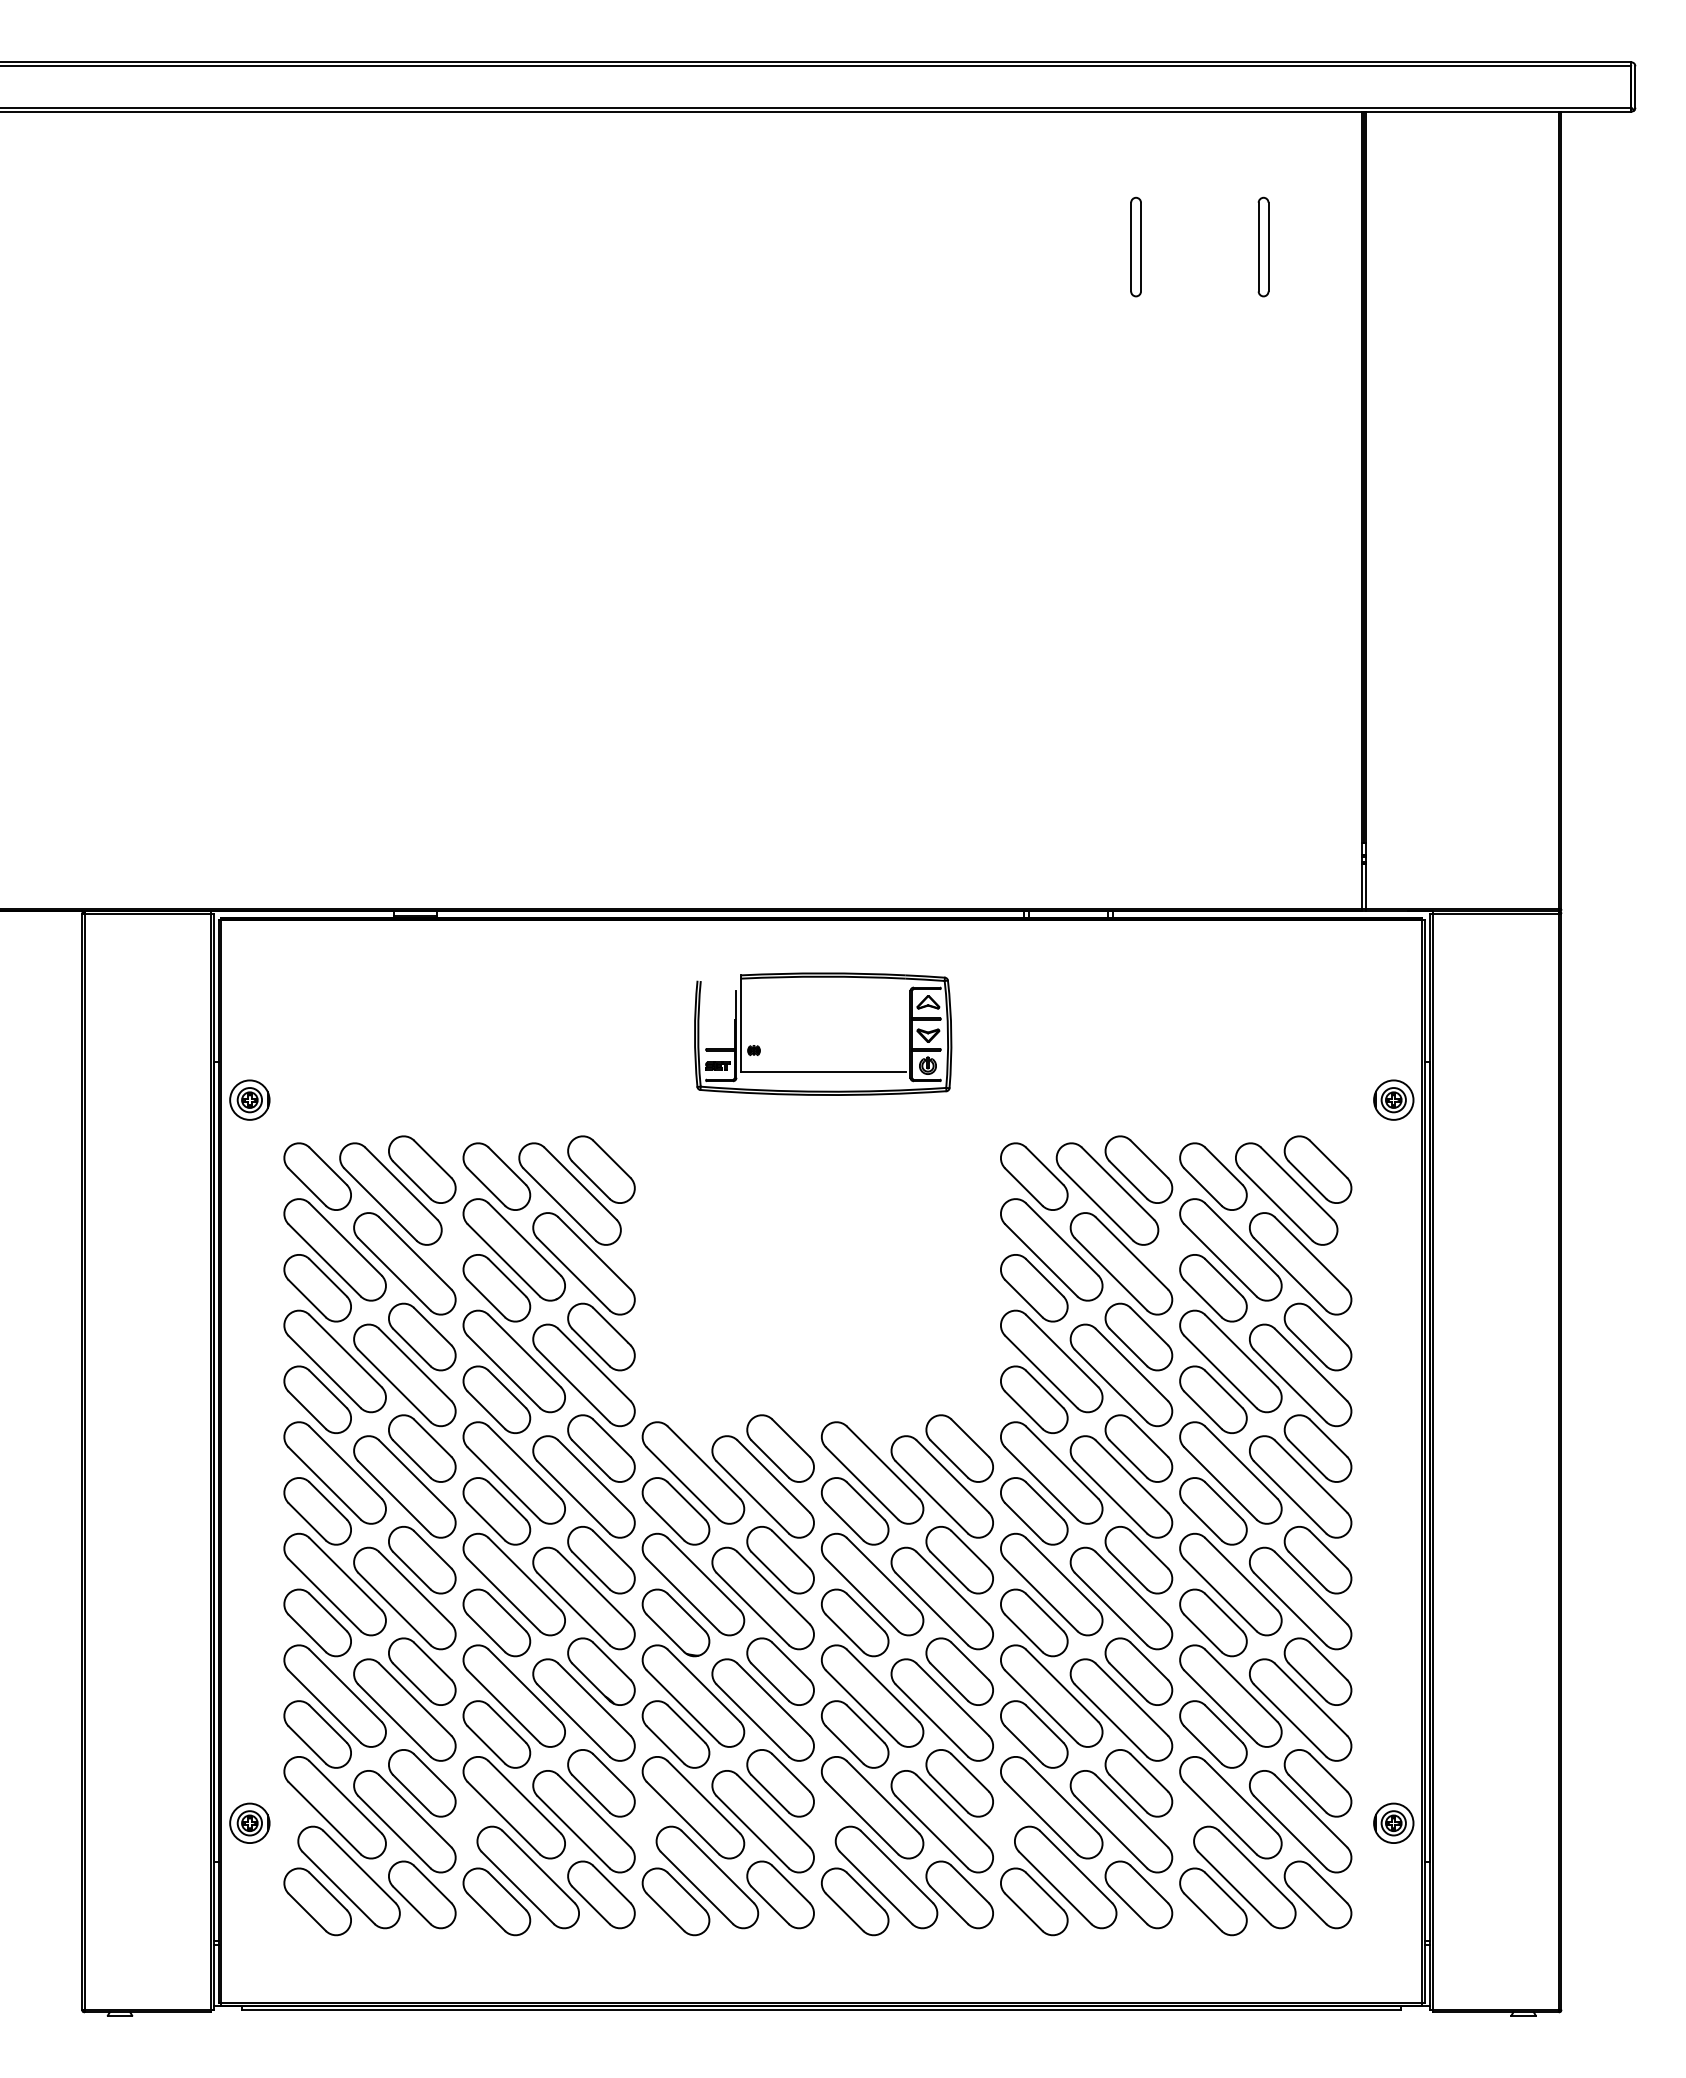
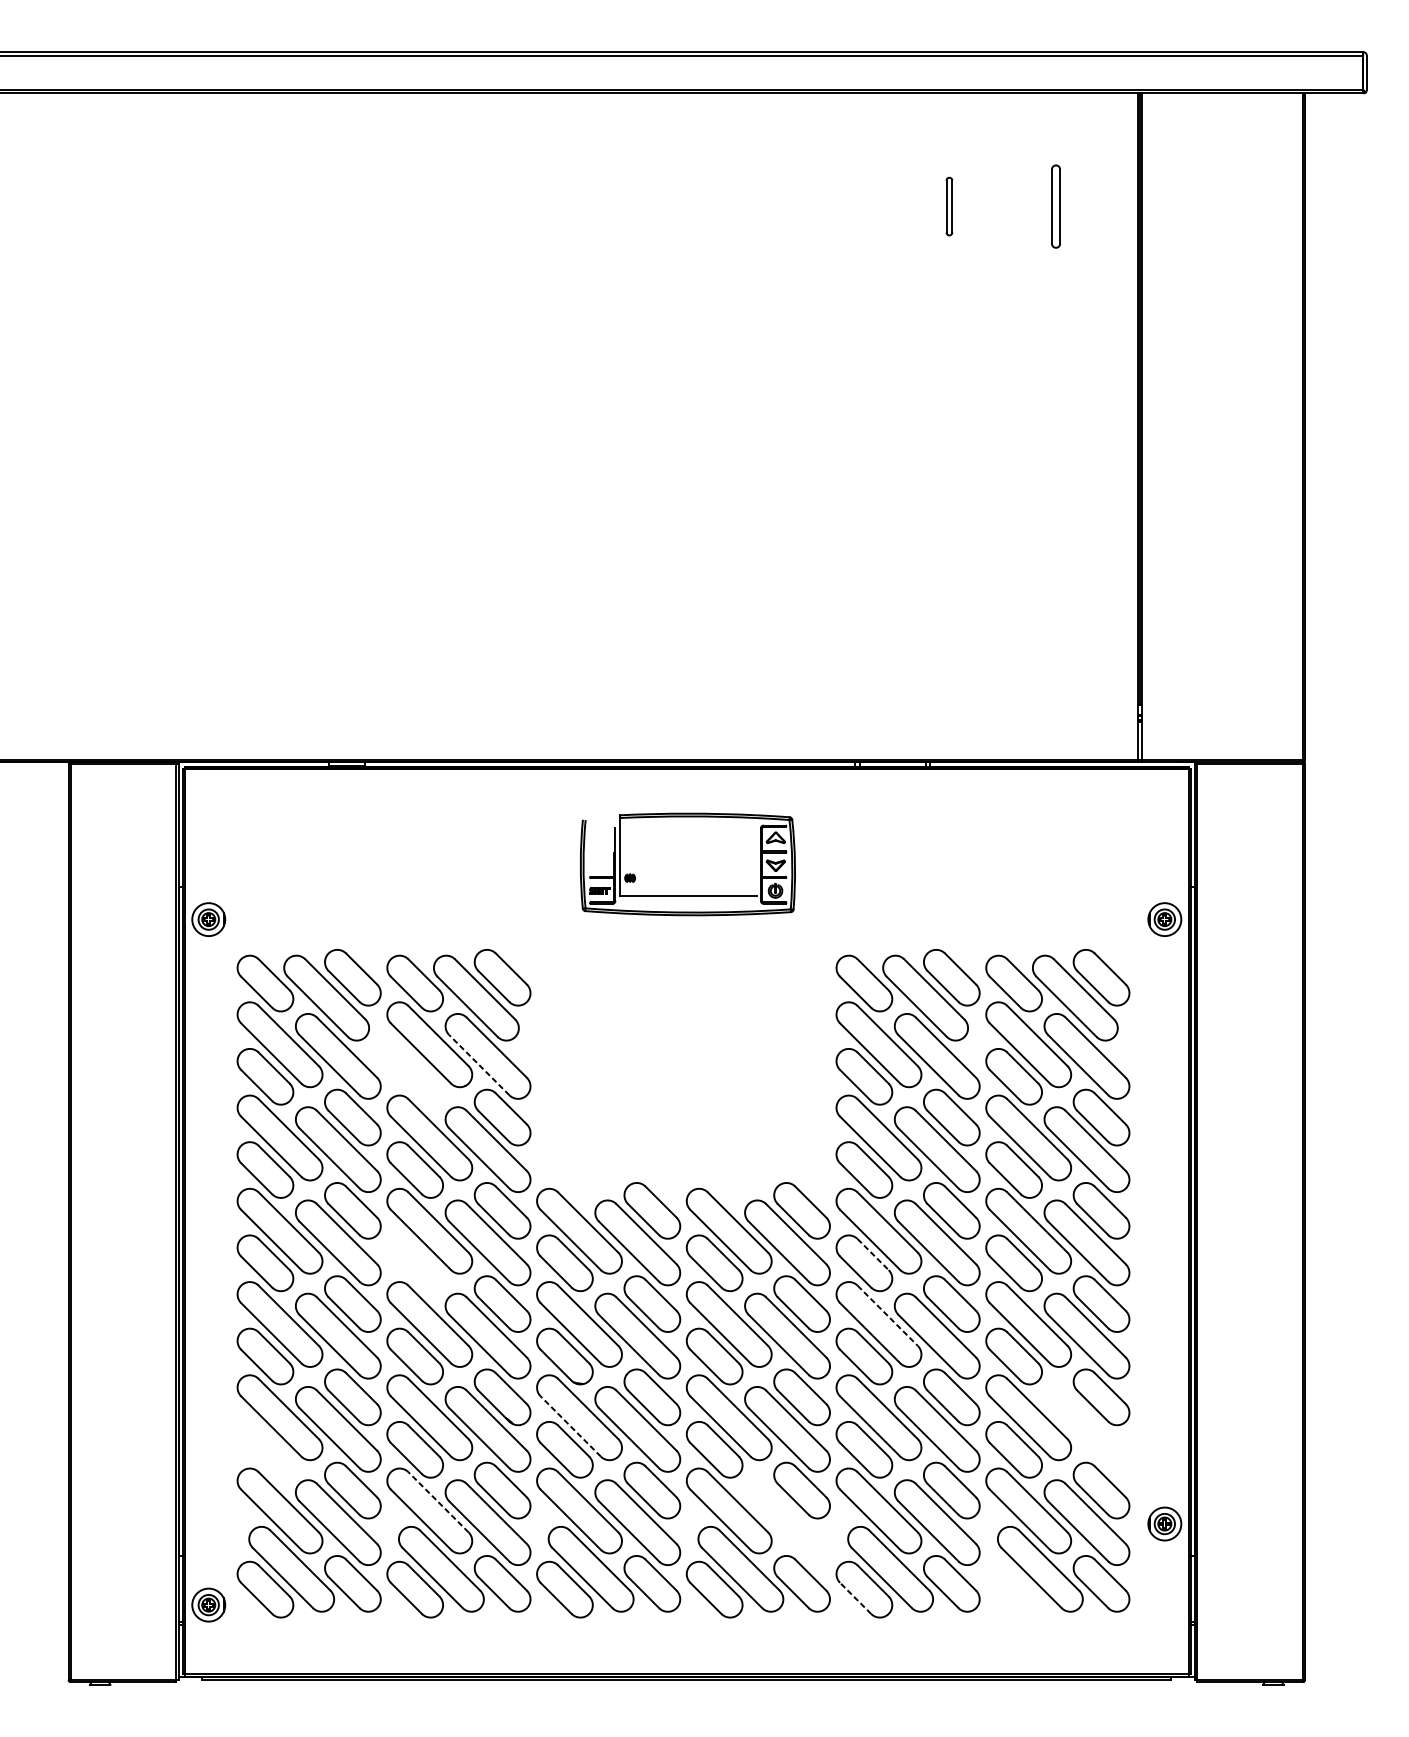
part: (1135, 246) -> (948, 206), size x0.7
line: (573, 1274) -> (479, 1065), solid -> dashed
part: (496, 1288) -> (414, 1077), removed
line: (1045, 1501) -> (873, 1255), solid -> dashed
part: (496, 1511) -> (414, 1263), removed
line: (1062, 1574) -> (887, 1316), solid -> dashed
line: (683, 1706) -> (571, 1426), solid -> dashed
part: (1300, 1709) -> (1086, 1428), removed
part: (317, 1734) -> (265, 1449), removed
line: (524, 1797) -> (438, 1502), solid -> dashed
part: (941, 1821) -> (786, 1522), removed
part: (249, 1822) -> (208, 1604), moved
part: (1213, 1901) -> (1014, 1589), removed
line: (1023, 1911) -> (855, 1597), solid -> dashed

